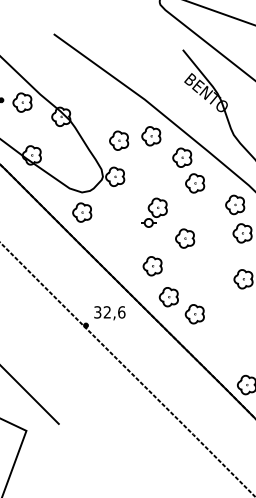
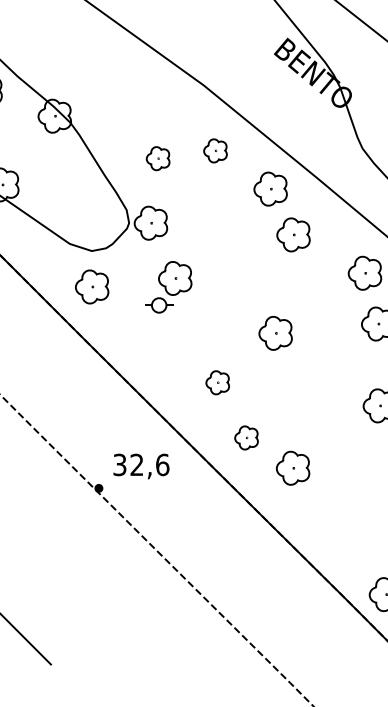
part: (151, 136) -> (215, 151), size x0.7
part: (119, 140) -> (158, 158), size x0.7
part: (154, 212) -> (169, 286), moved
part: (152, 266) -> (217, 383), size x0.7
part: (168, 297) -> (246, 438), size x0.7

